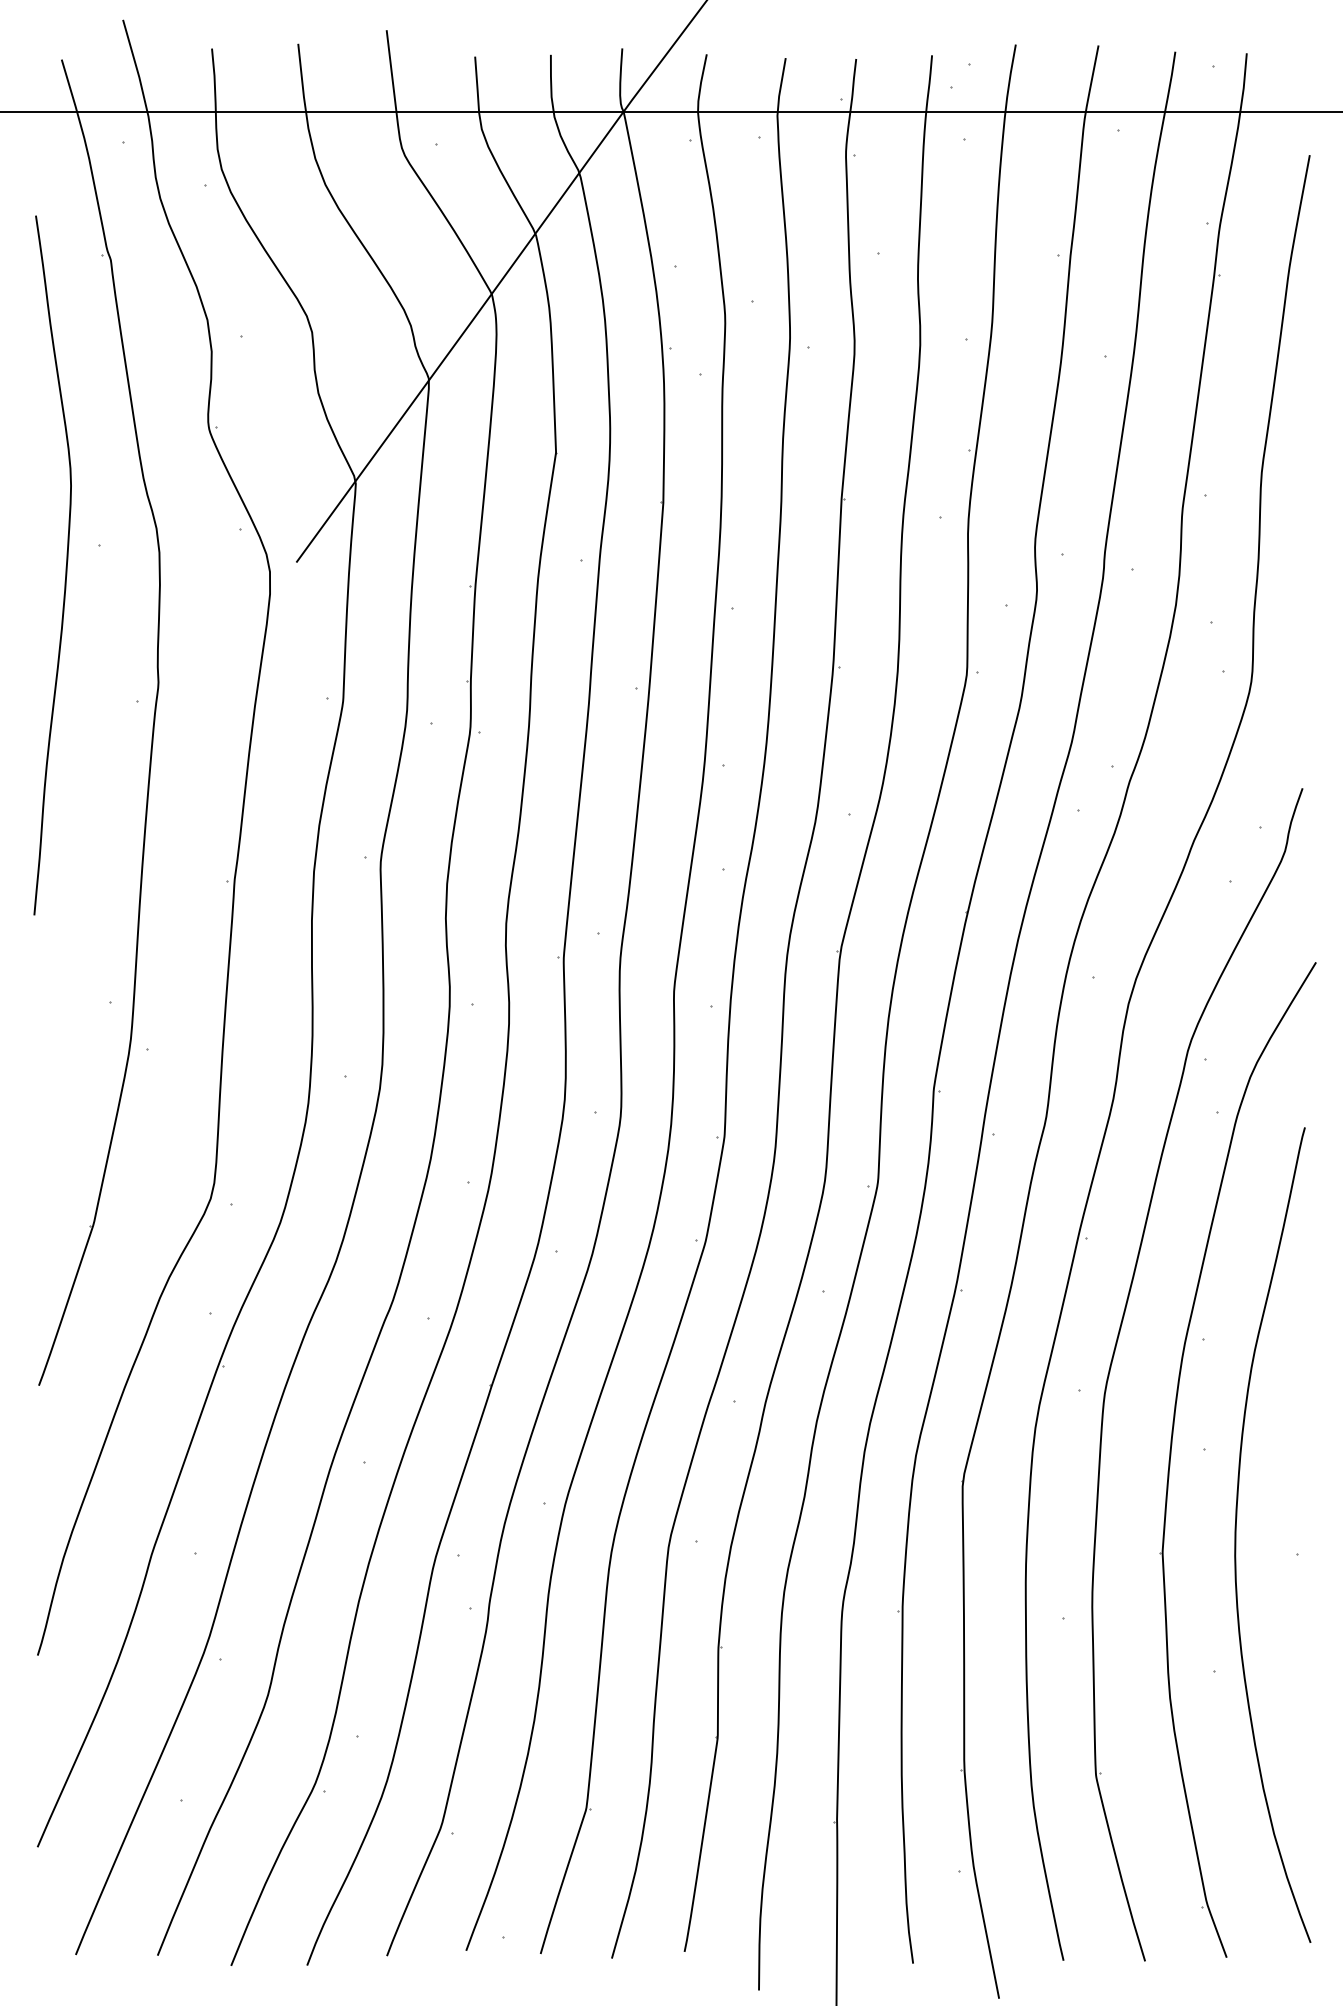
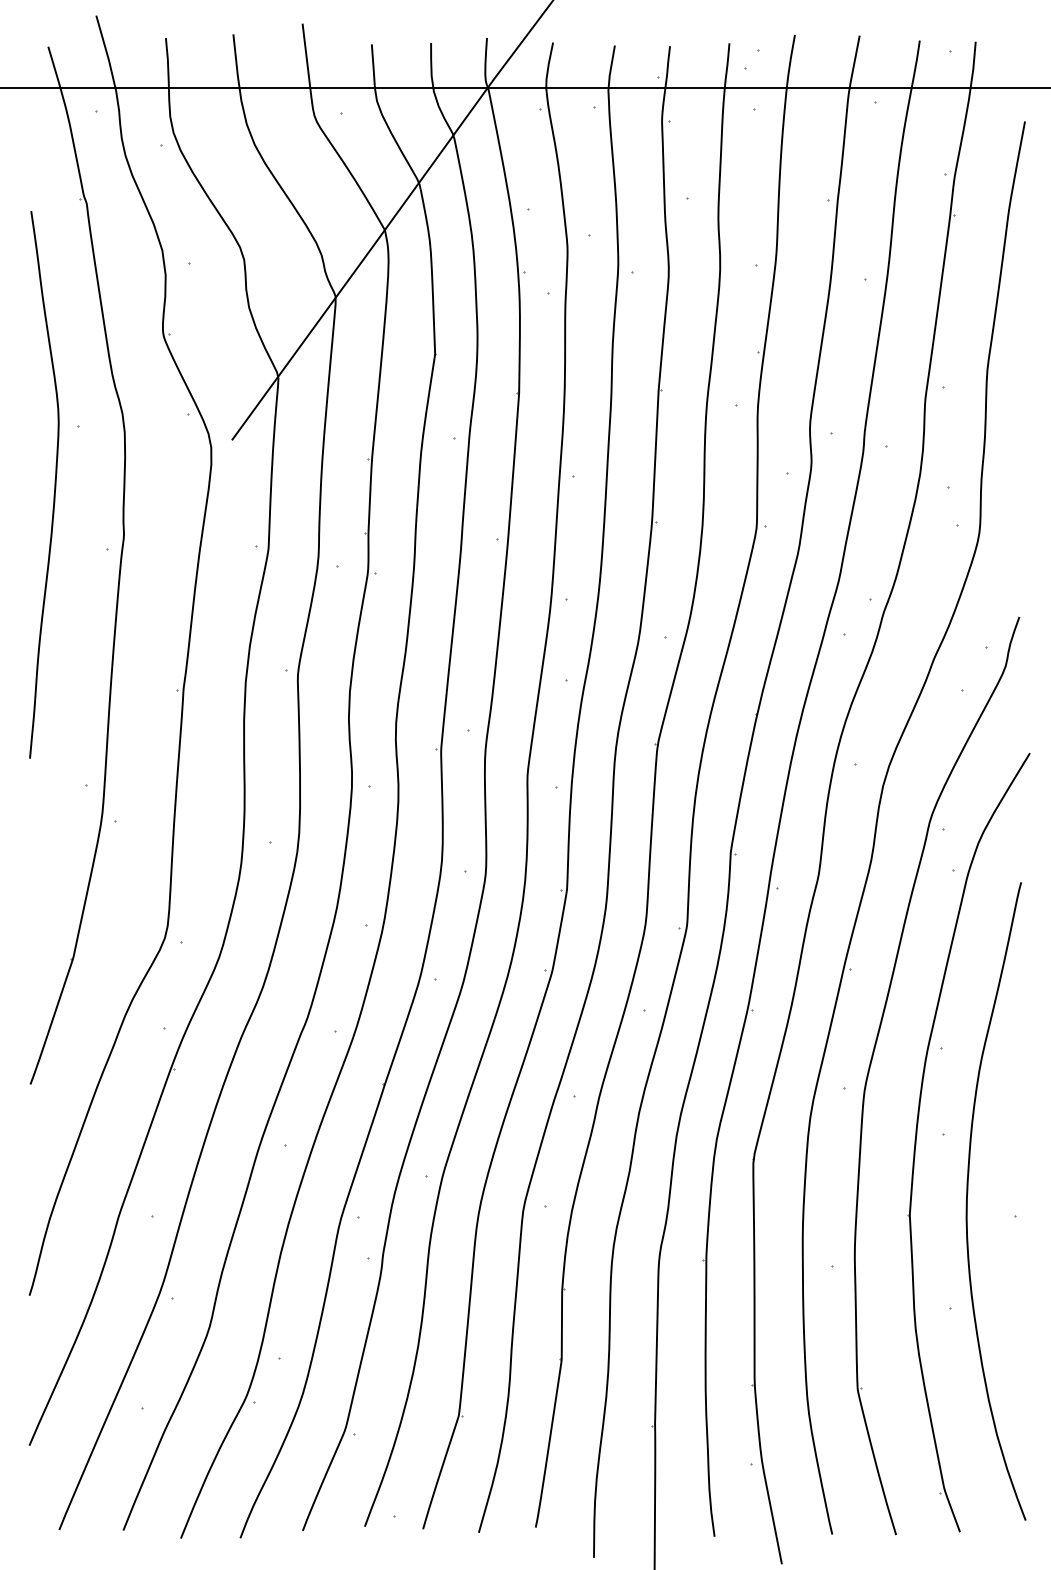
curve: (65, 566) -> (54, 485), moved

